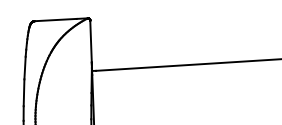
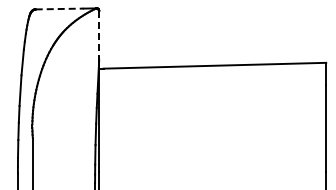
line: (55, 20) -> (59, 9), solid -> dashed
line: (91, 41) -> (99, 34), solid -> dashed

